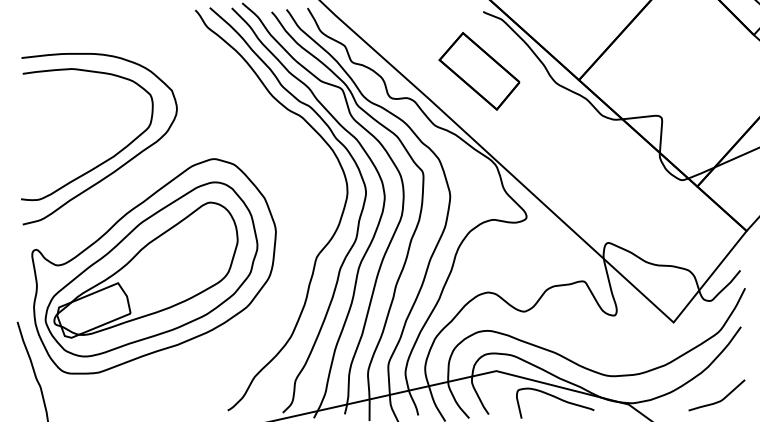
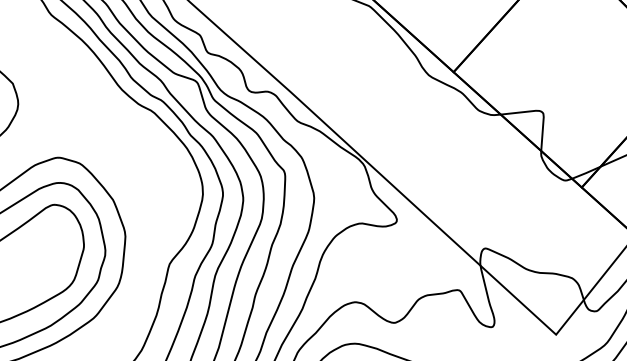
part: (479, 71) -> (345, 62), removed

